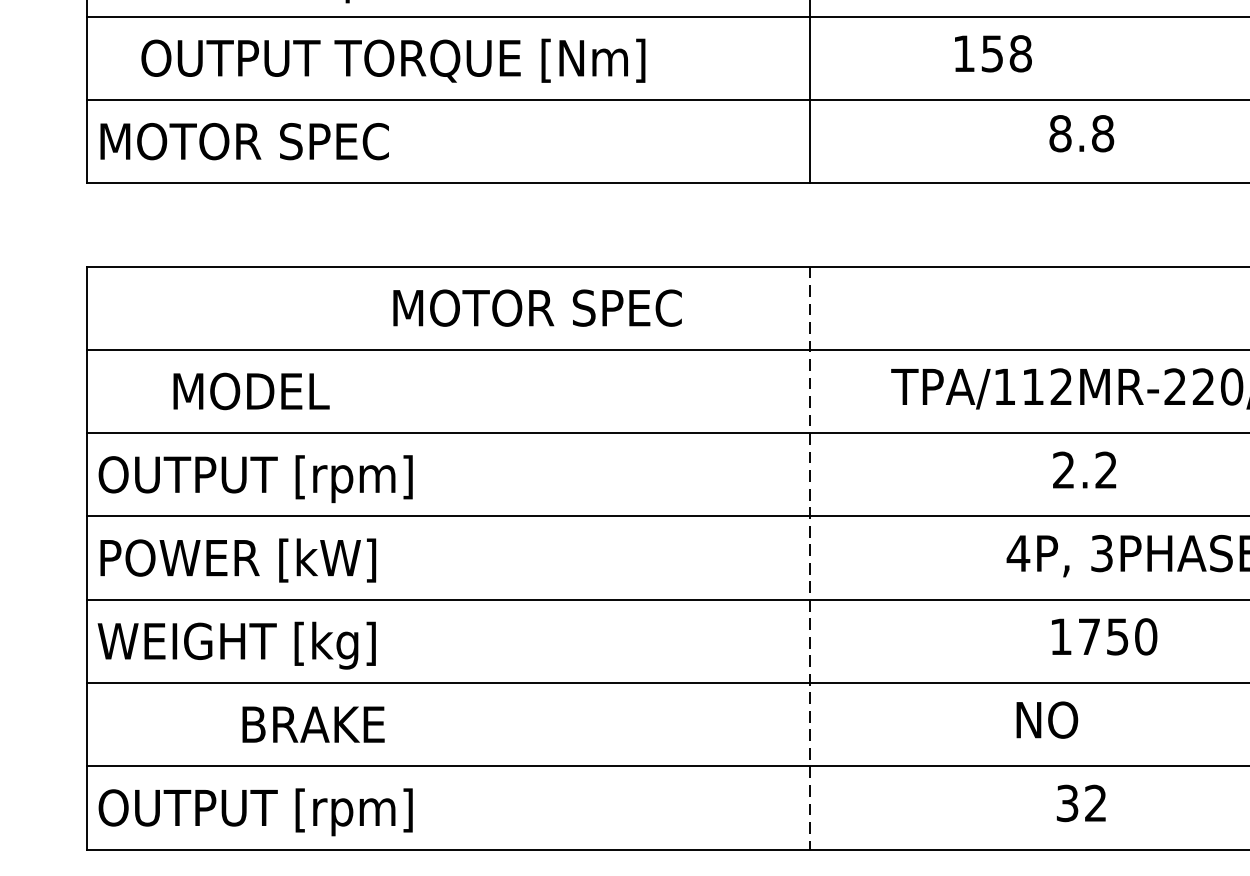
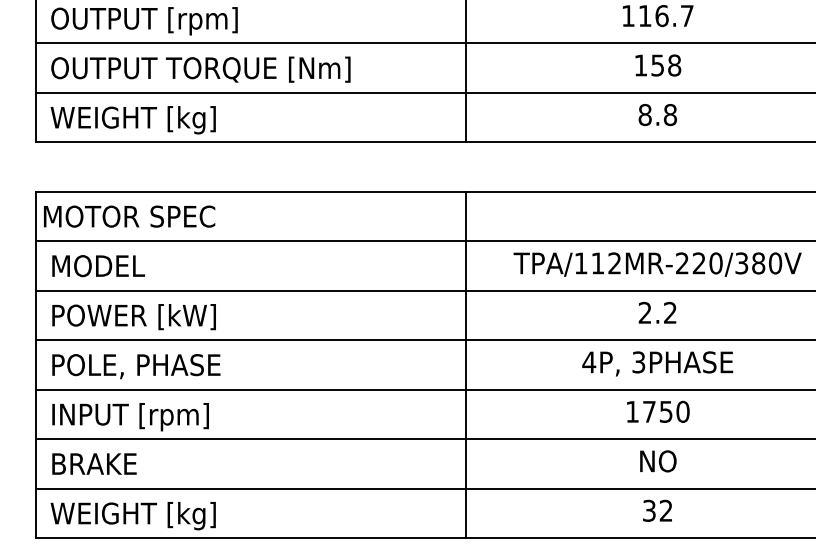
text: (993, 53) -> (658, 65), moved
text: (392, 60) -> (200, 69), moved
text: (1081, 134) -> (657, 115), moved
text: (244, 146) -> (129, 120), MOTOR SPEC -> WEIGHT [kg]
text: (537, 307) -> (129, 216), moved
text: (251, 392) -> (98, 266), moved
text: (1084, 469) -> (657, 312), moved
text: (254, 479) -> (135, 318), OUTPUT [rpm] -> POWER [kW]
line: (810, 558) -> (465, 365), dashed -> solid
text: (249, 560) -> (132, 366), POWER [kW] -> POLE, PHASE
text: (1104, 636) -> (658, 411), moved
text: (237, 646) -> (125, 417), WEIGHT [kg] -> INPUT [rpm]
text: (1047, 720) -> (658, 461), moved
text: (313, 723) -> (94, 463), moved
text: (1081, 802) -> (657, 510), moved
text: (254, 812) -> (135, 516), OUTPUT [rpm] -> WEIGHT [kg]

